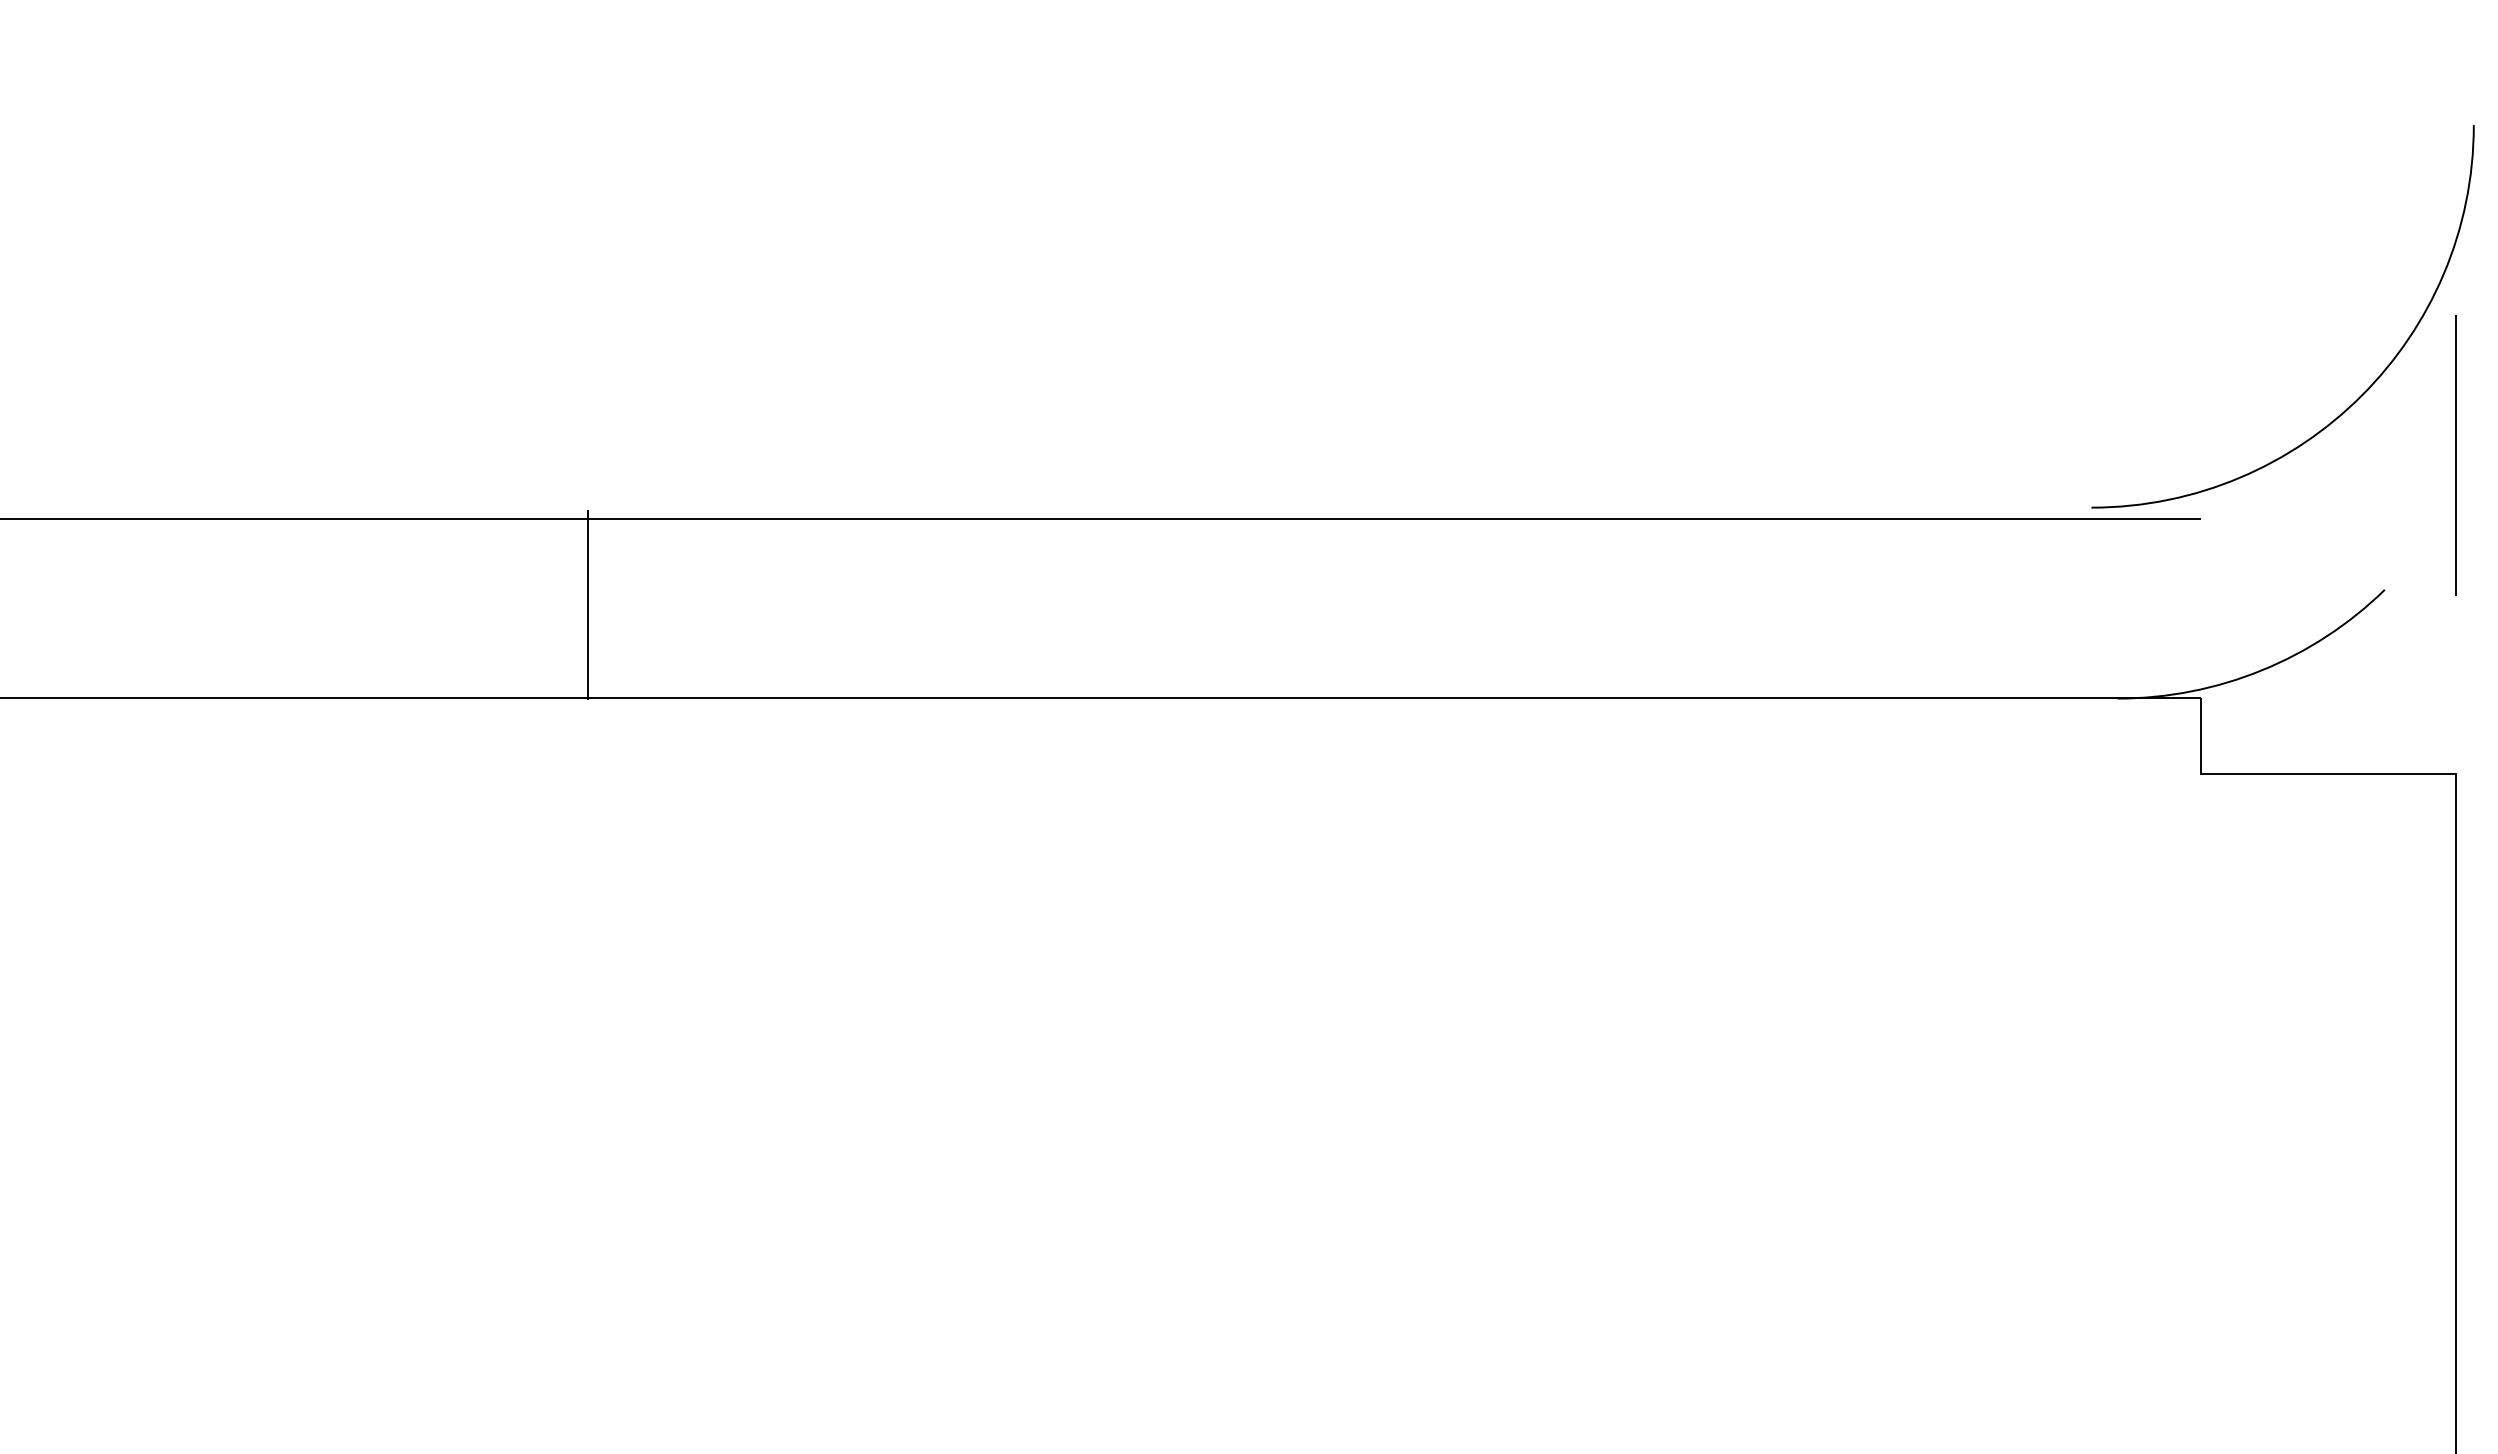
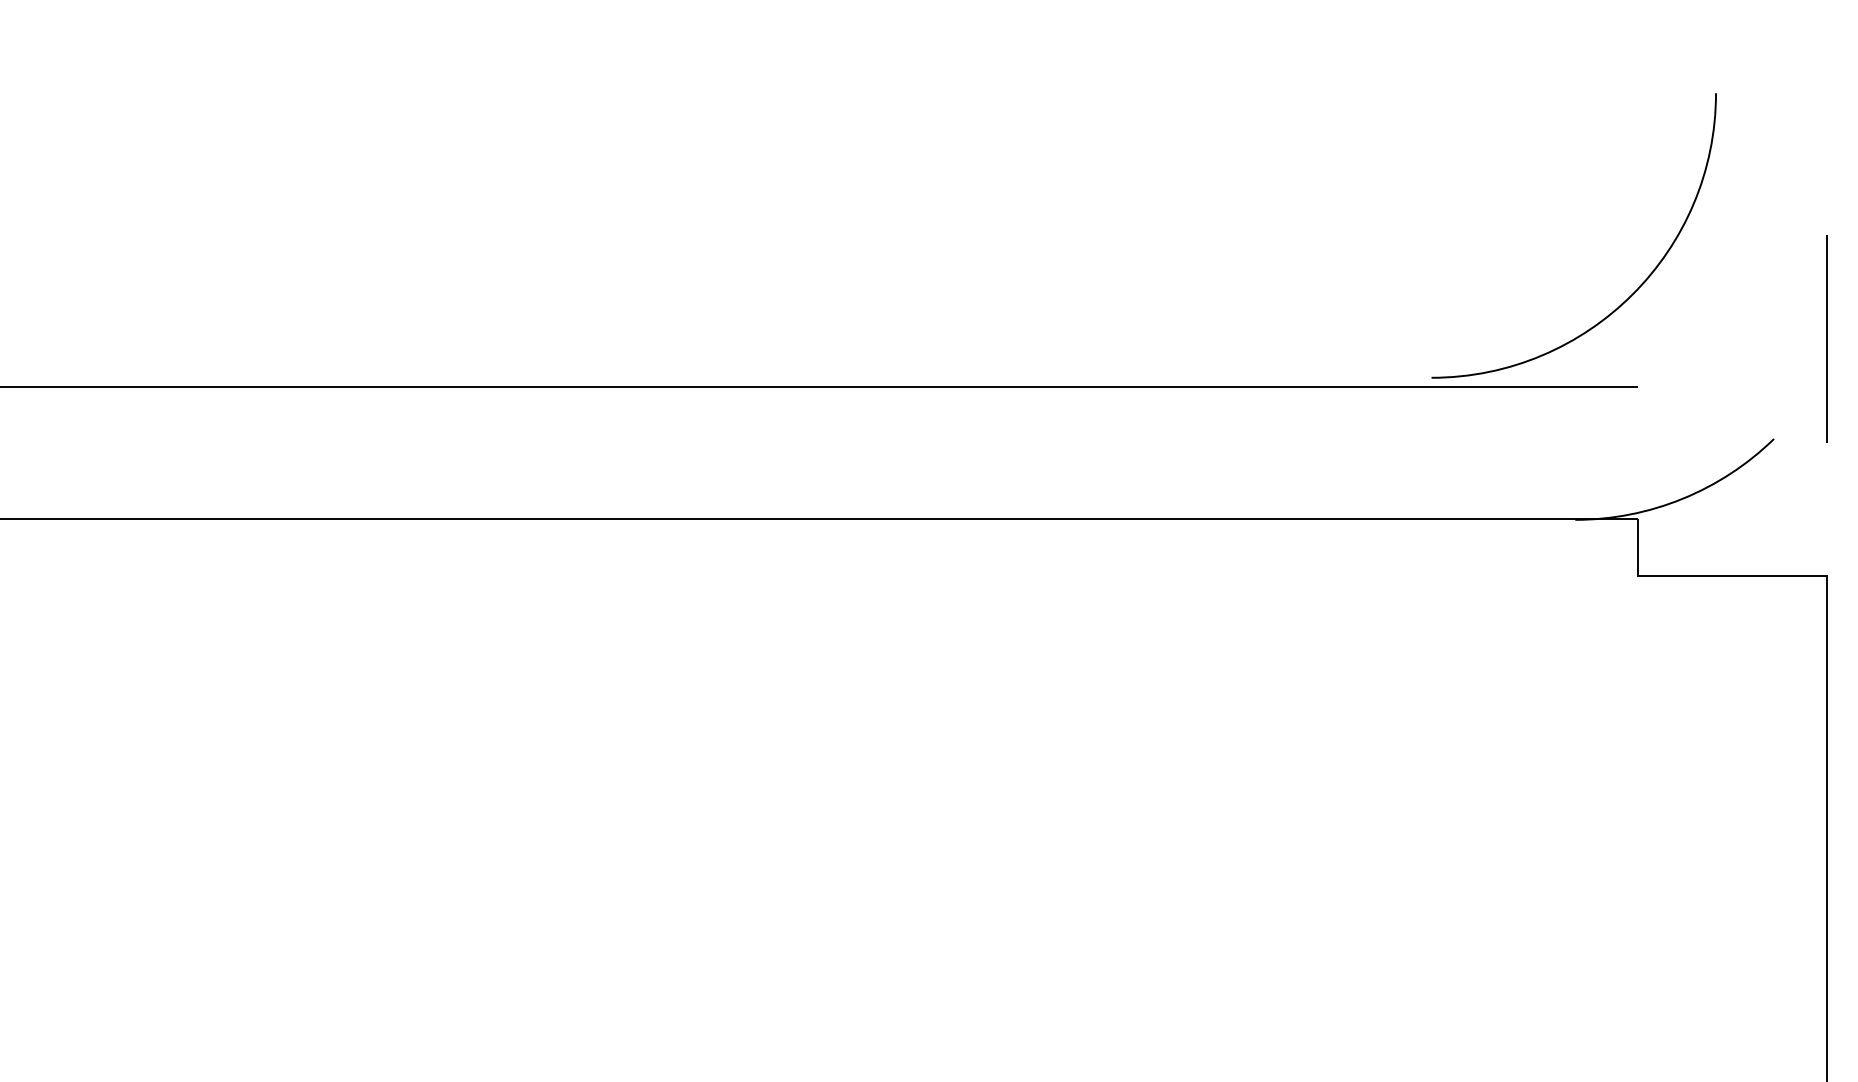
arc: (2361, 394) -> (1632, 293), moved
line: (588, 604) -> (437, 449), removed

